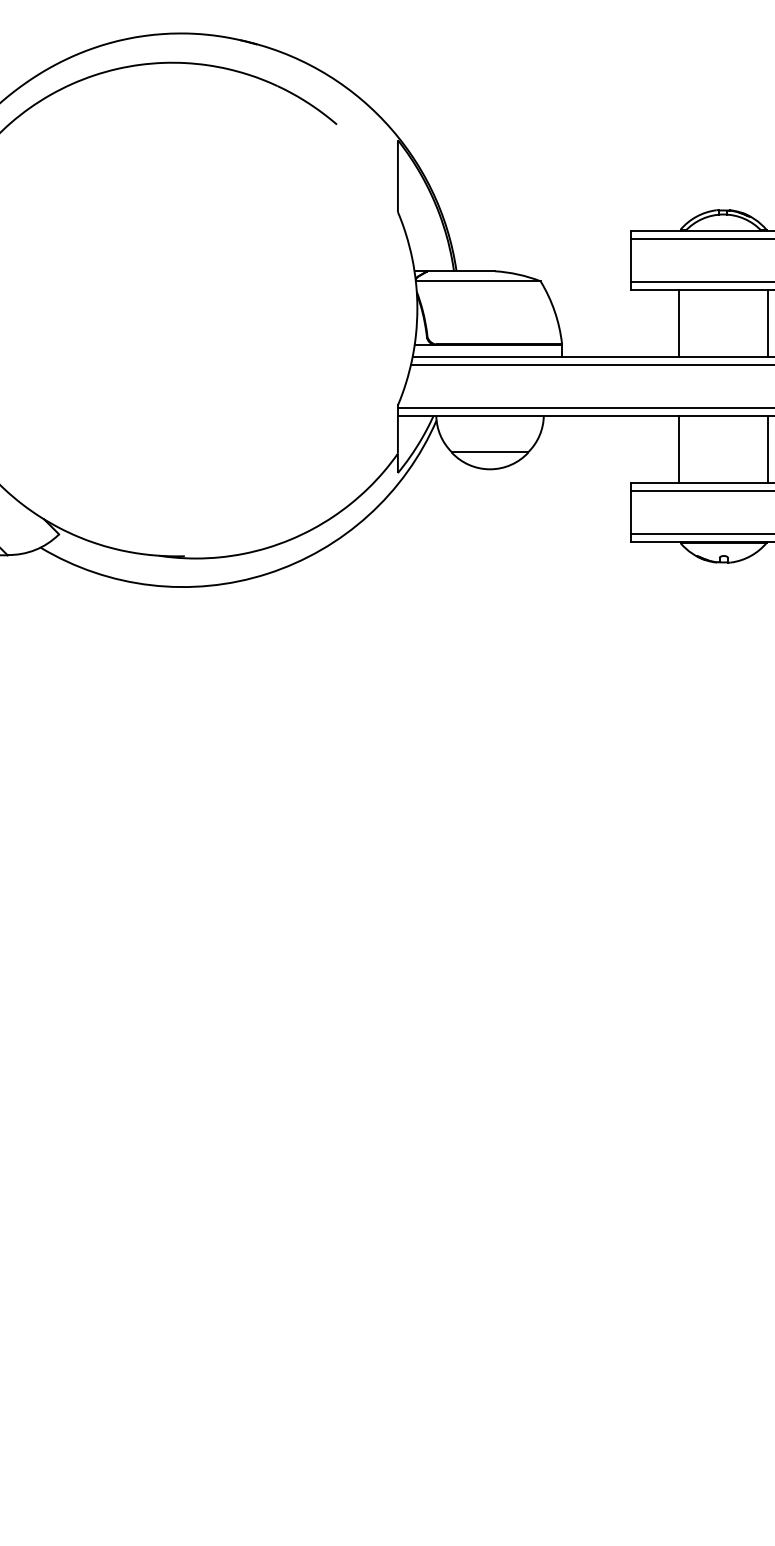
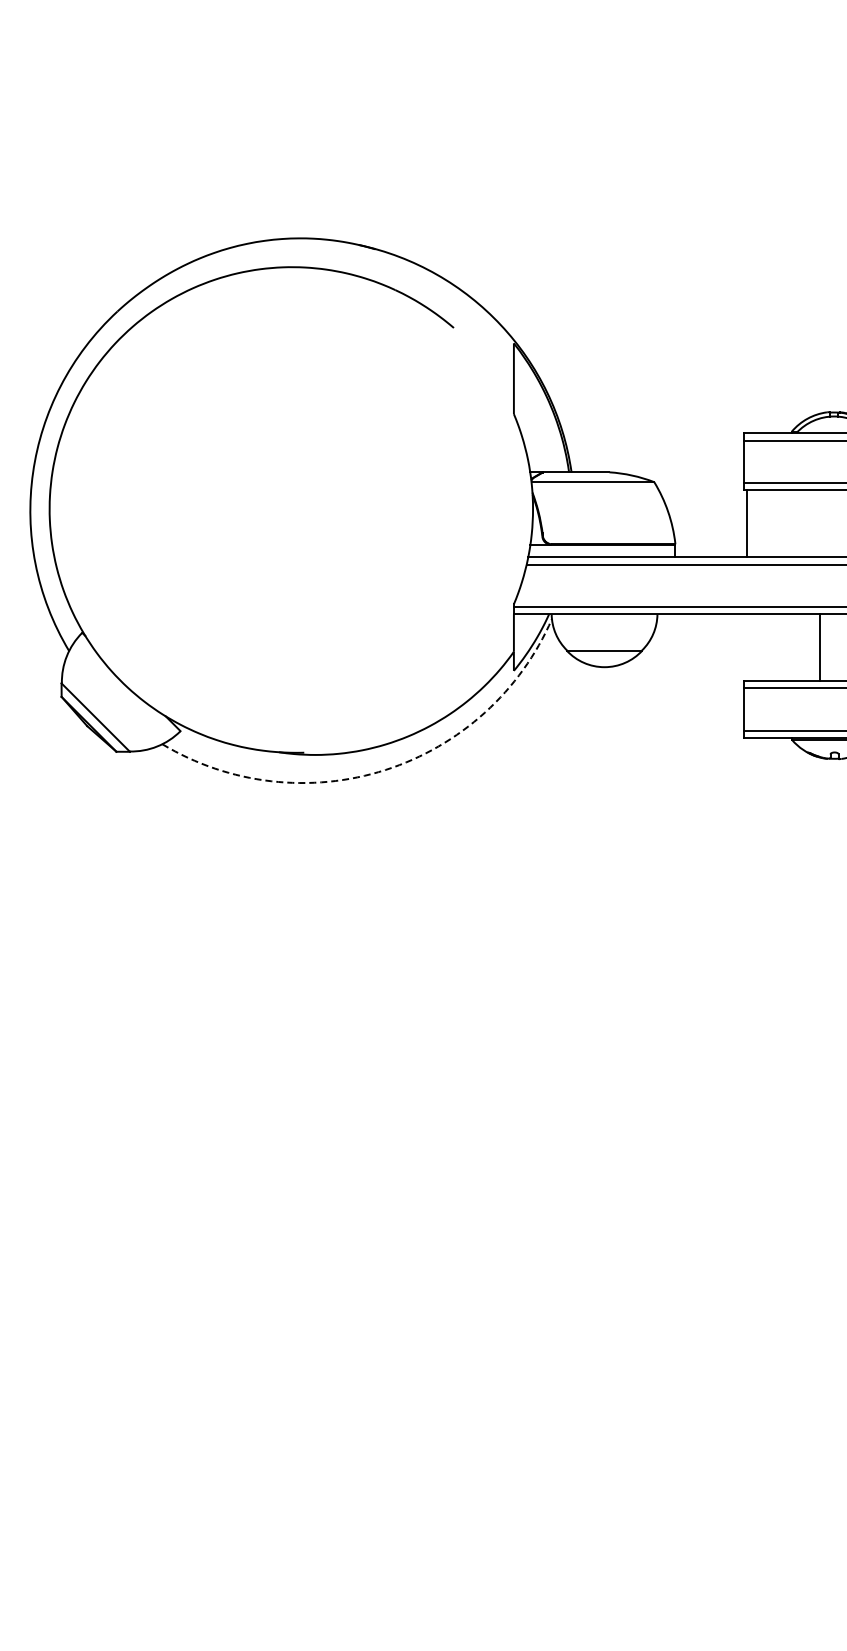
line: (679, 323) -> (747, 523), moved
line: (679, 449) -> (820, 647), moved
arc: (267, 574) -> (385, 770), solid -> dashed

